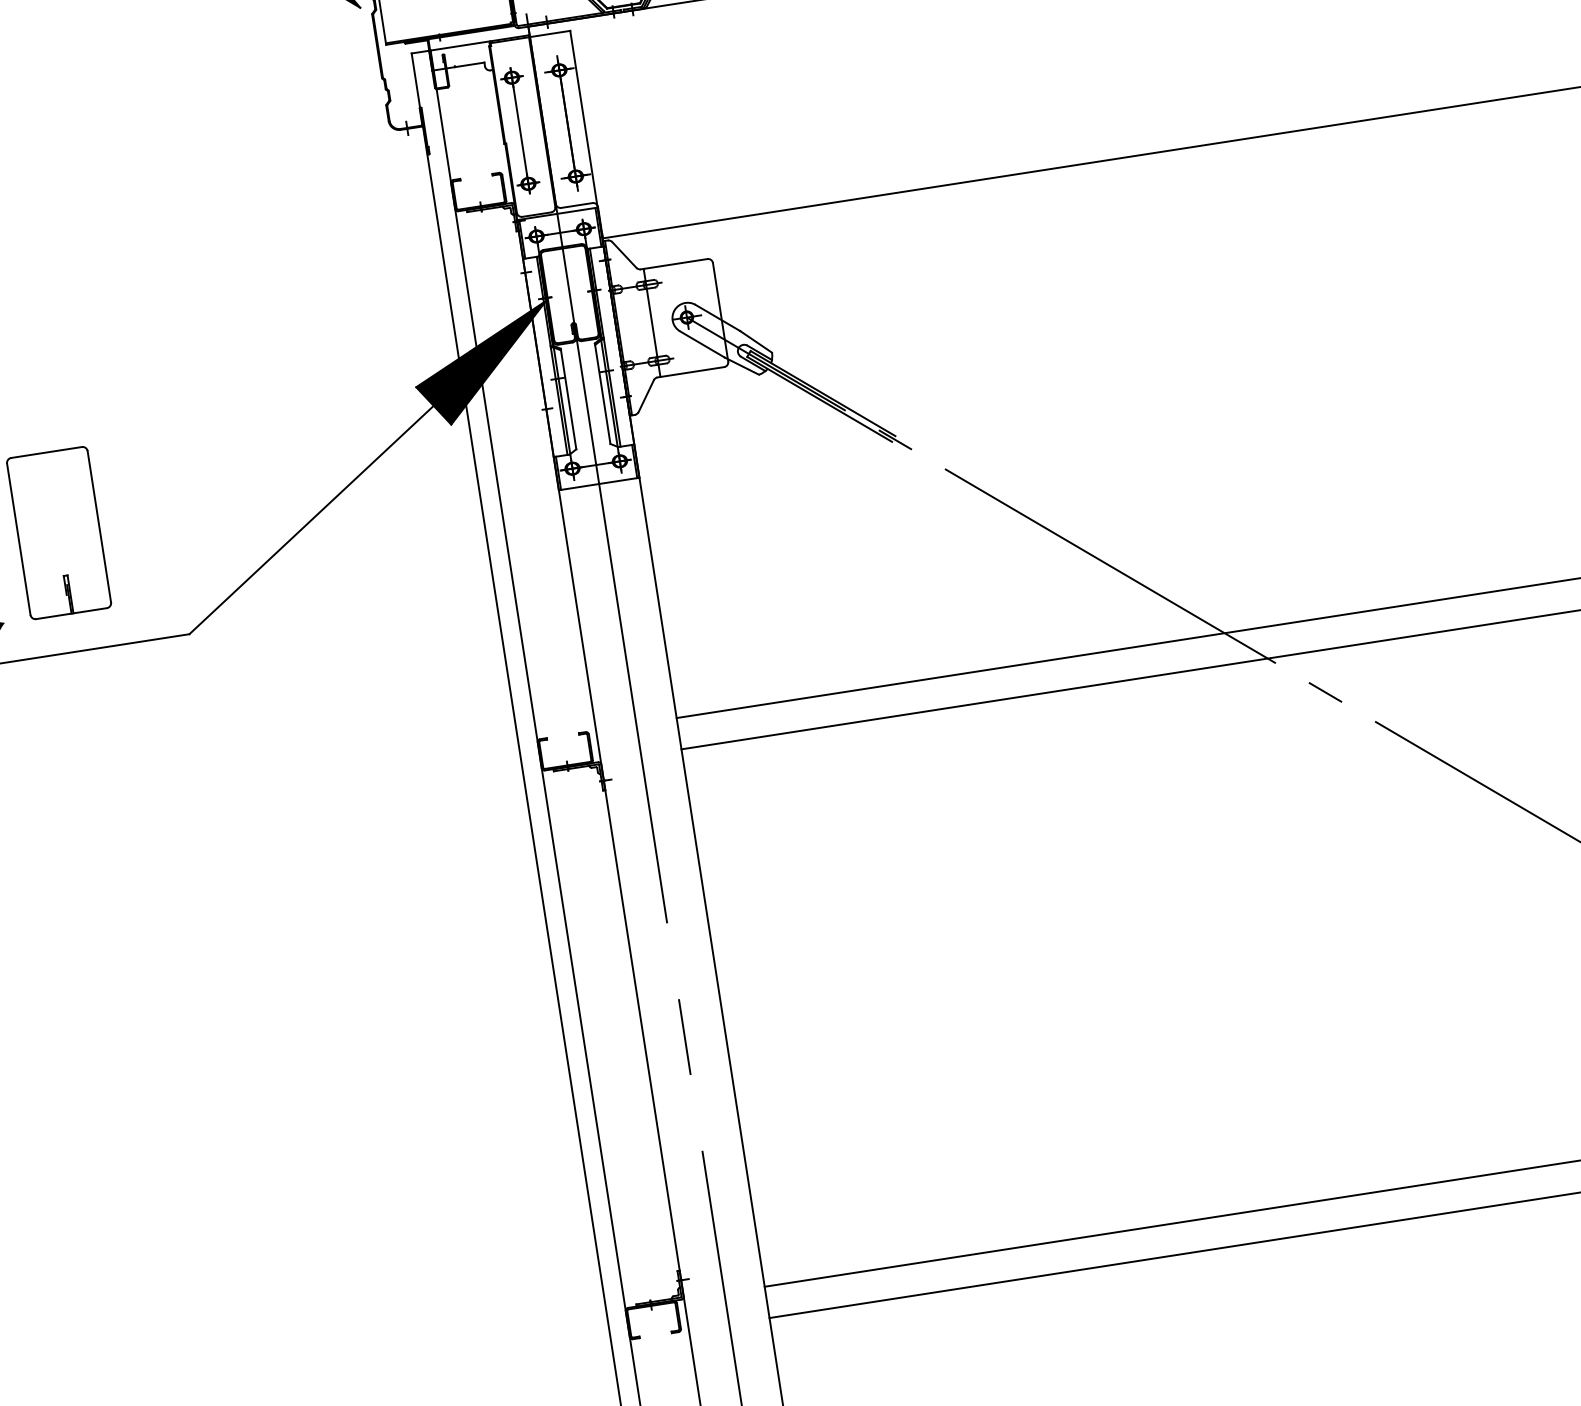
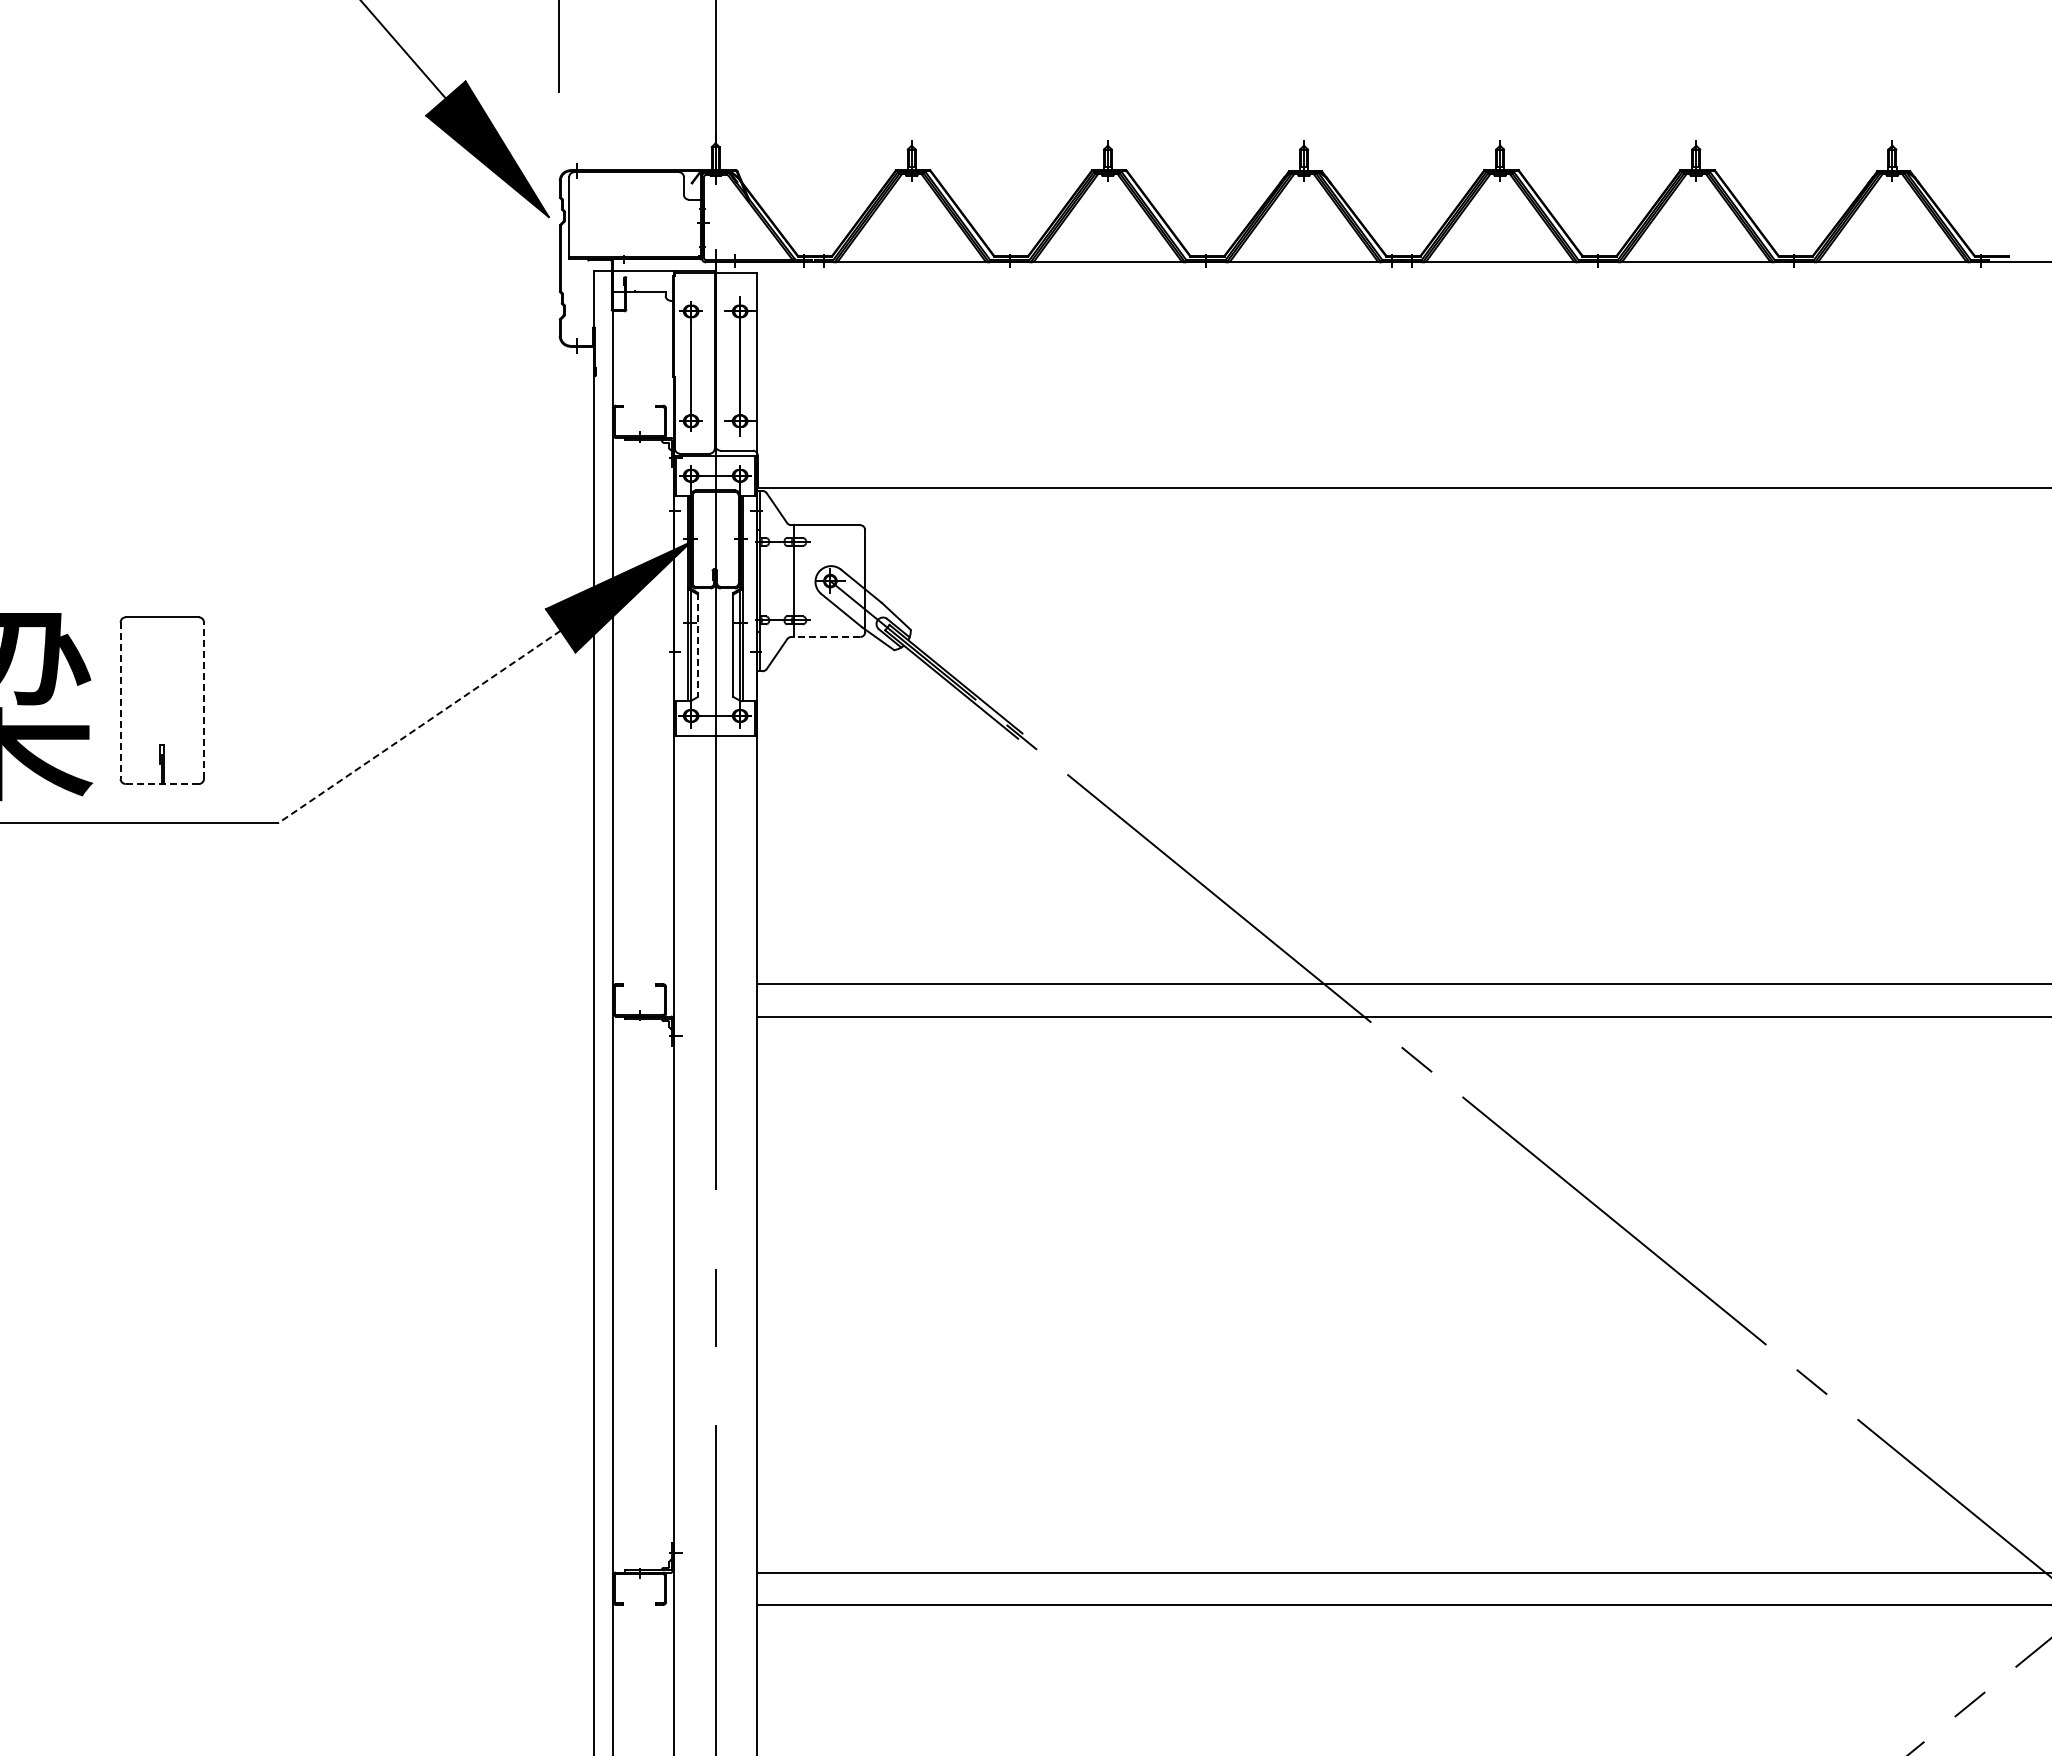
line: (690, 372) -> (825, 637), solid -> dashed
line: (569, 399) -> (698, 645), solid -> dashed
line: (311, 519) -> (419, 726), solid -> dashed
line: (98, 526) -> (203, 700), solid -> dashed
line: (18, 540) -> (120, 701), solid -> dashed
line: (71, 614) -> (162, 784), solid -> dashed

